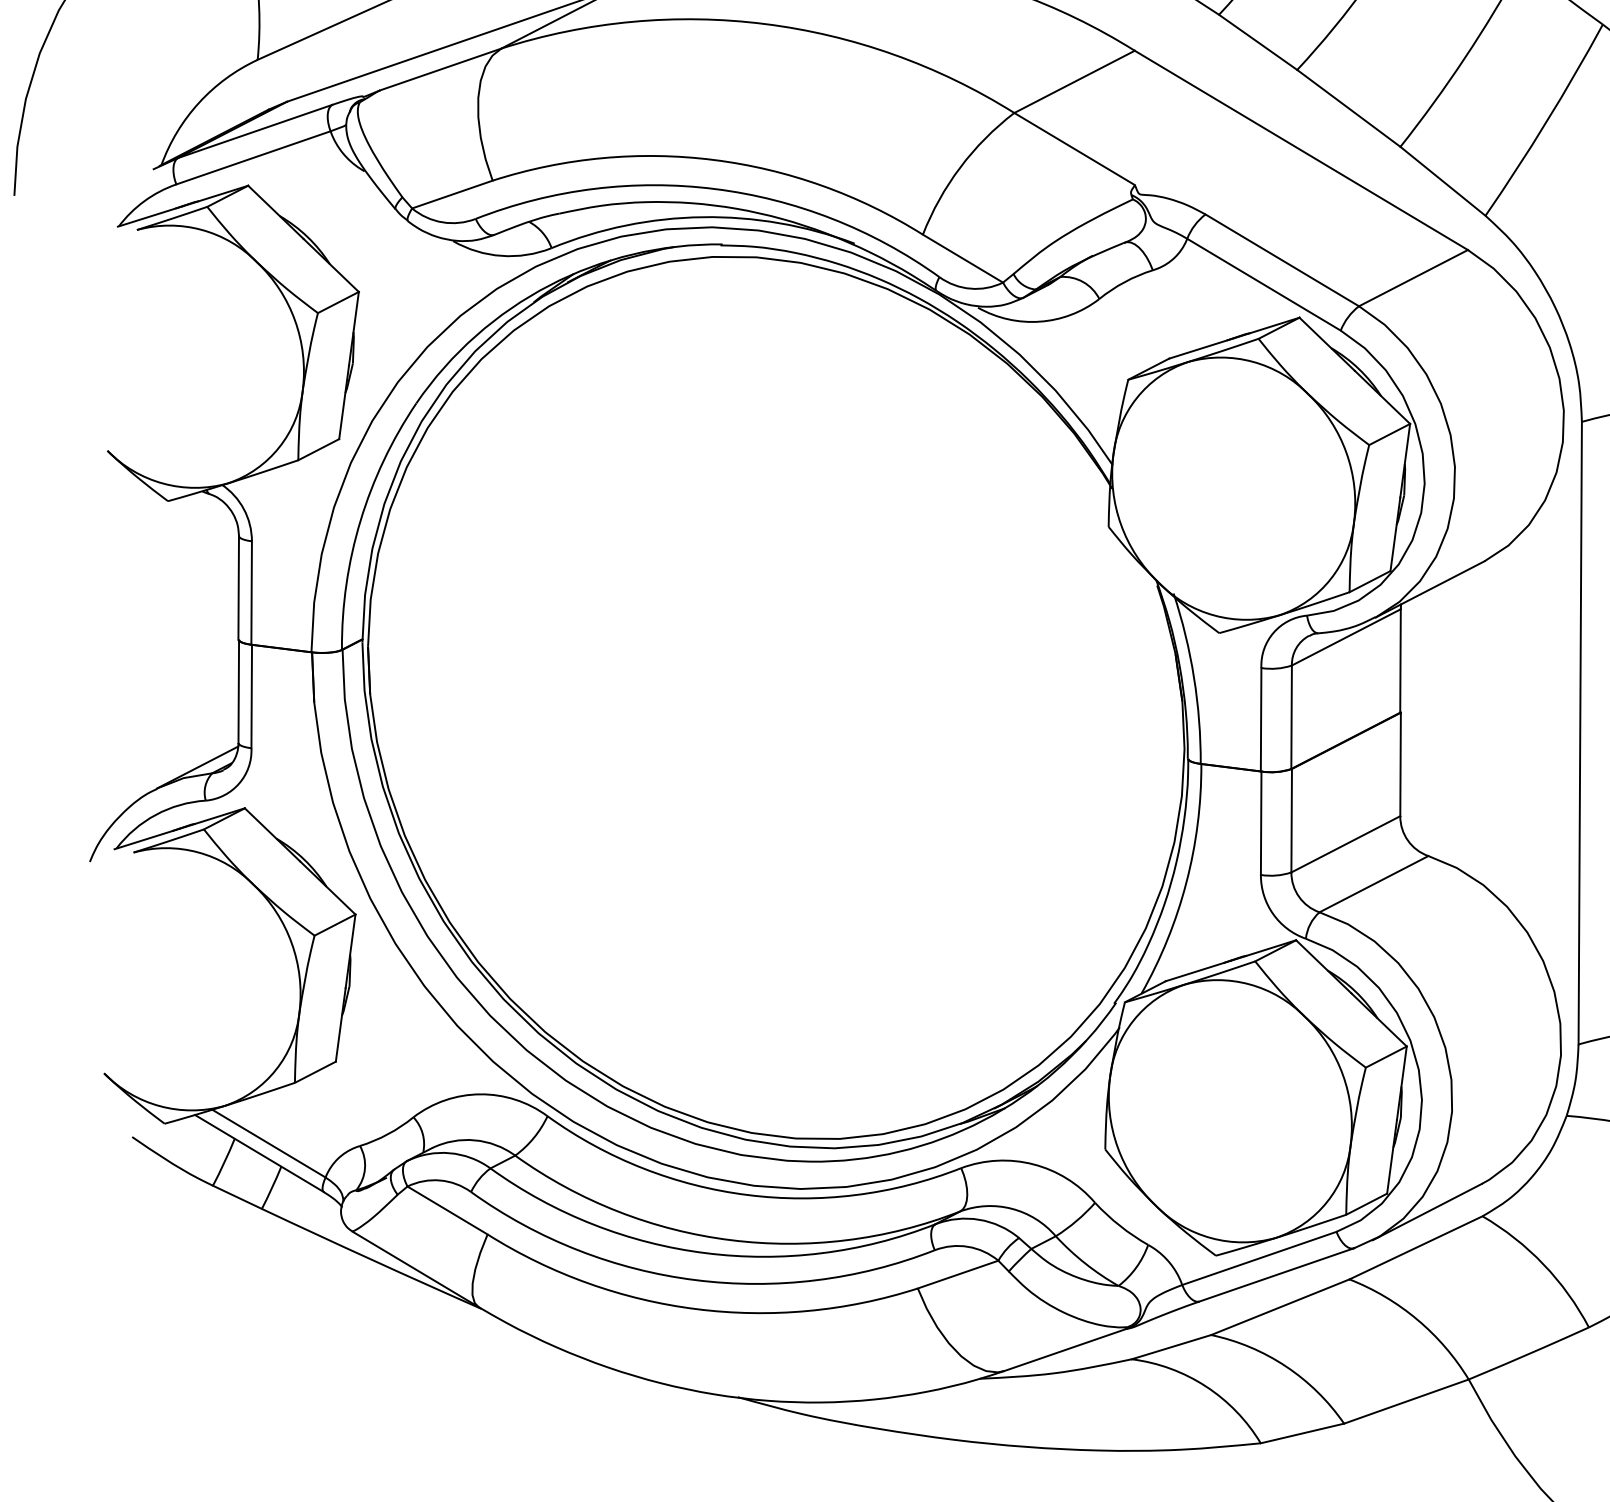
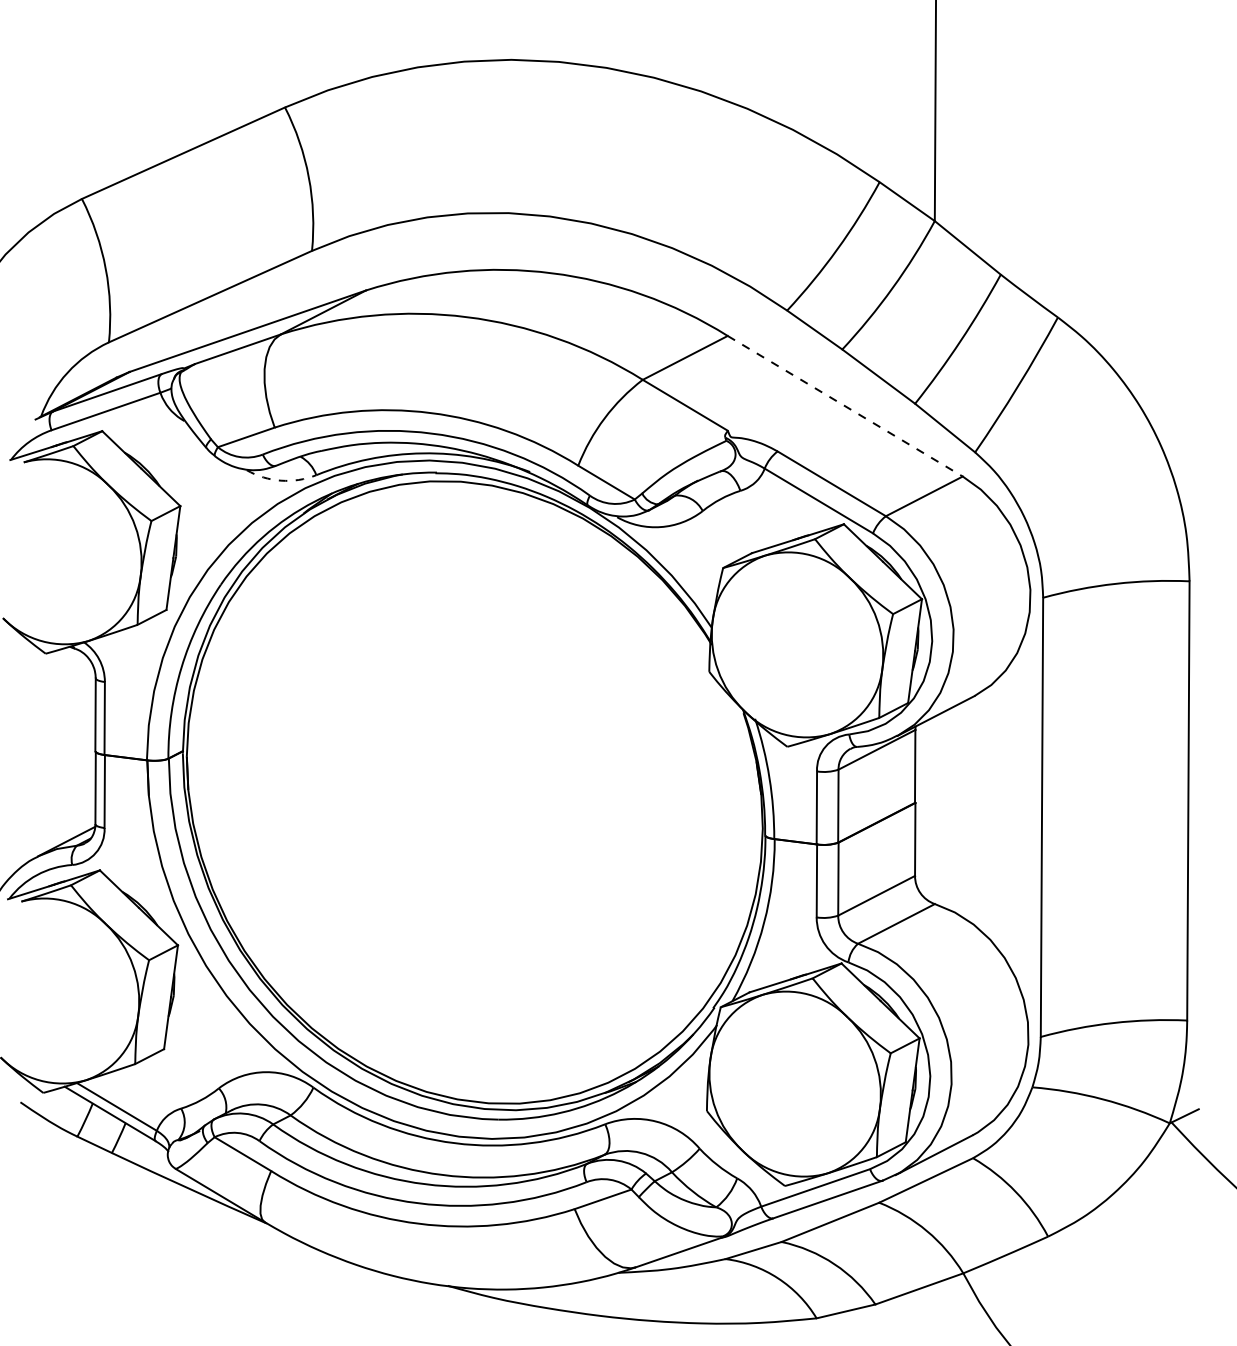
line: (1301, 150) -> (845, 406), solid -> dashed
arc: (502, 255) -> (281, 480), solid -> dashed

